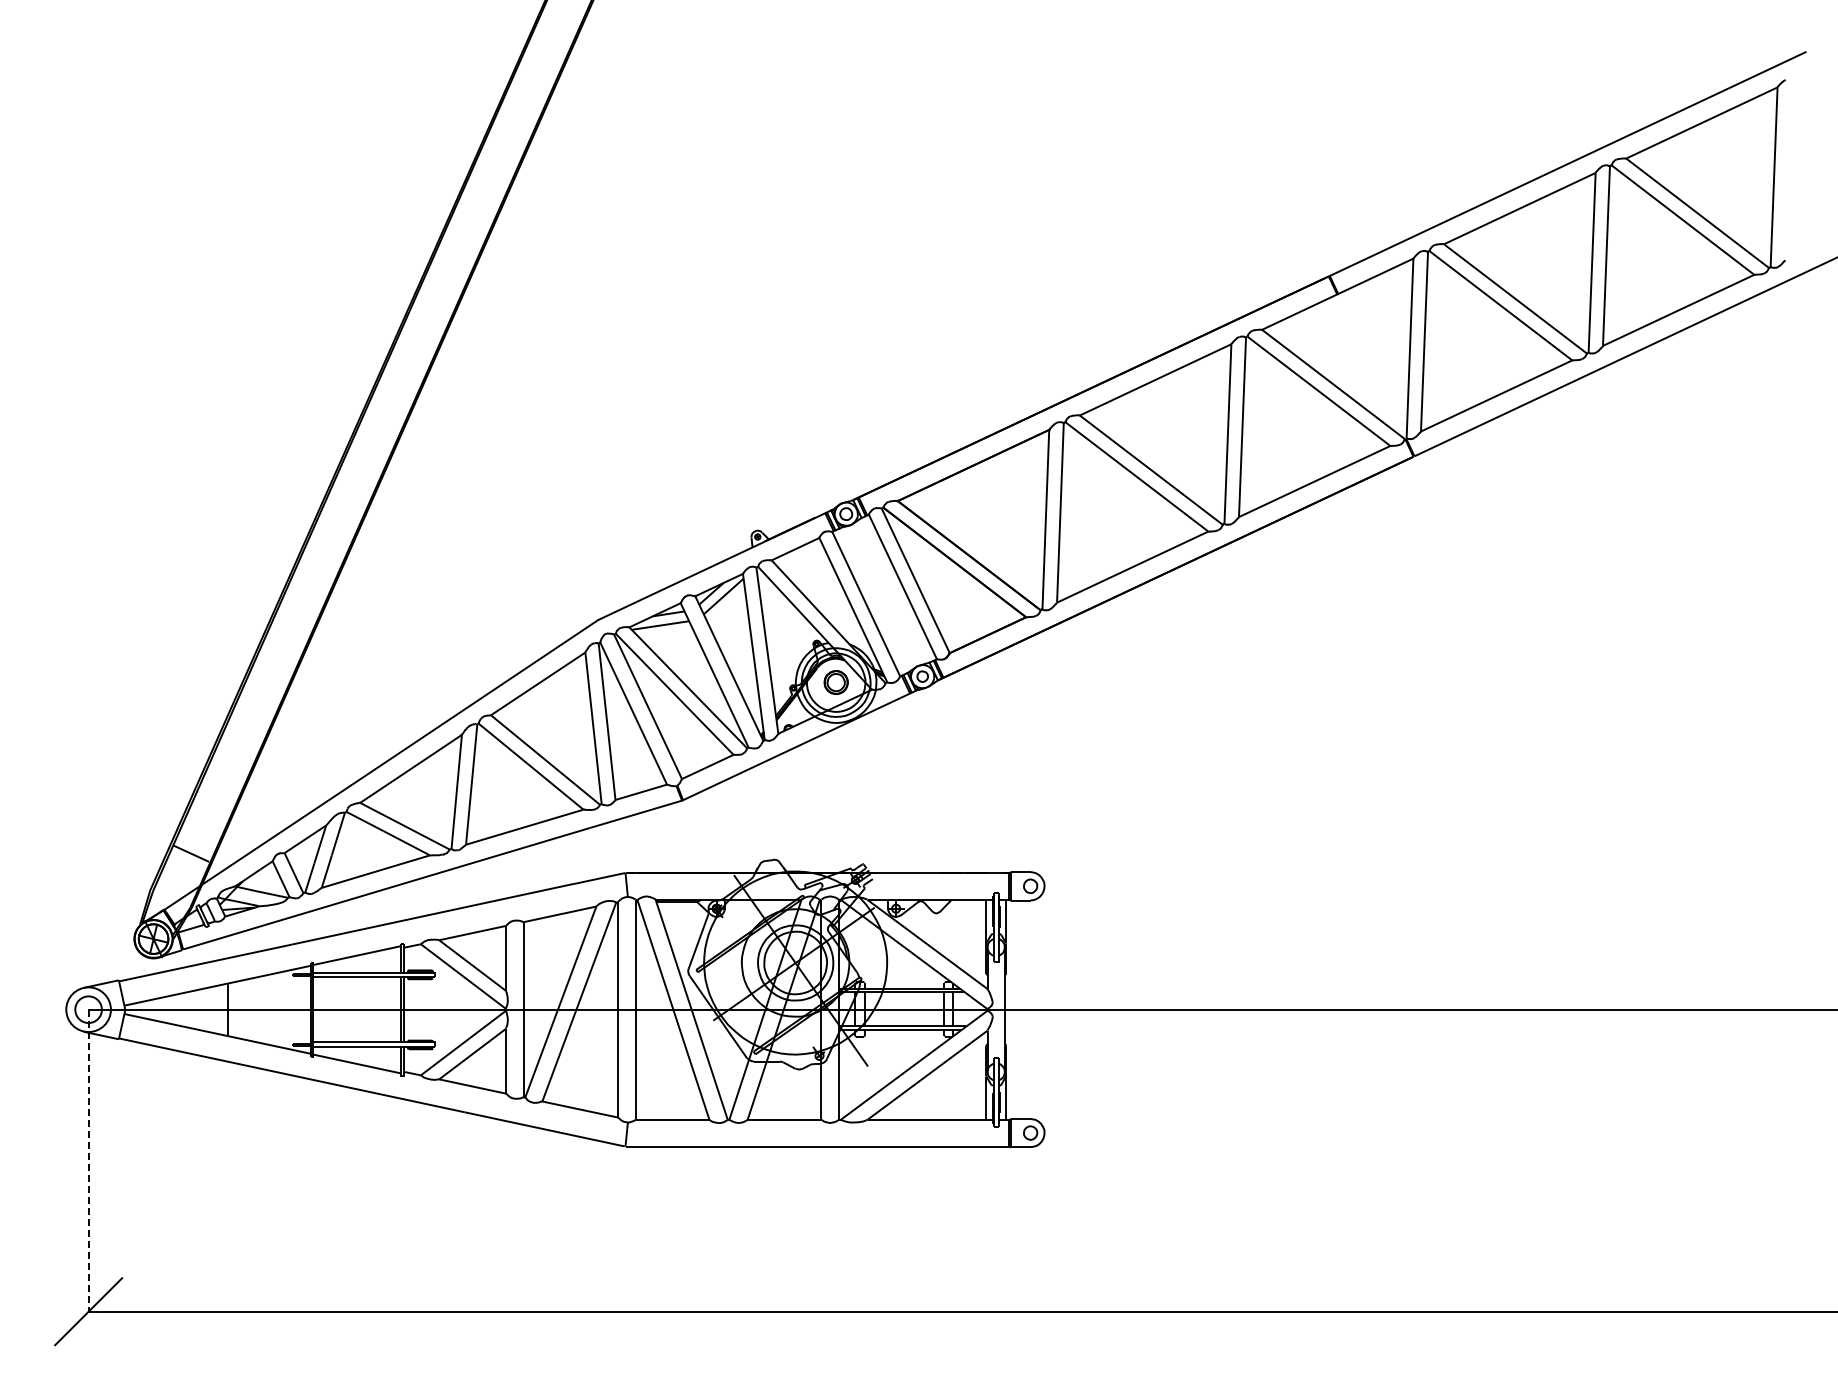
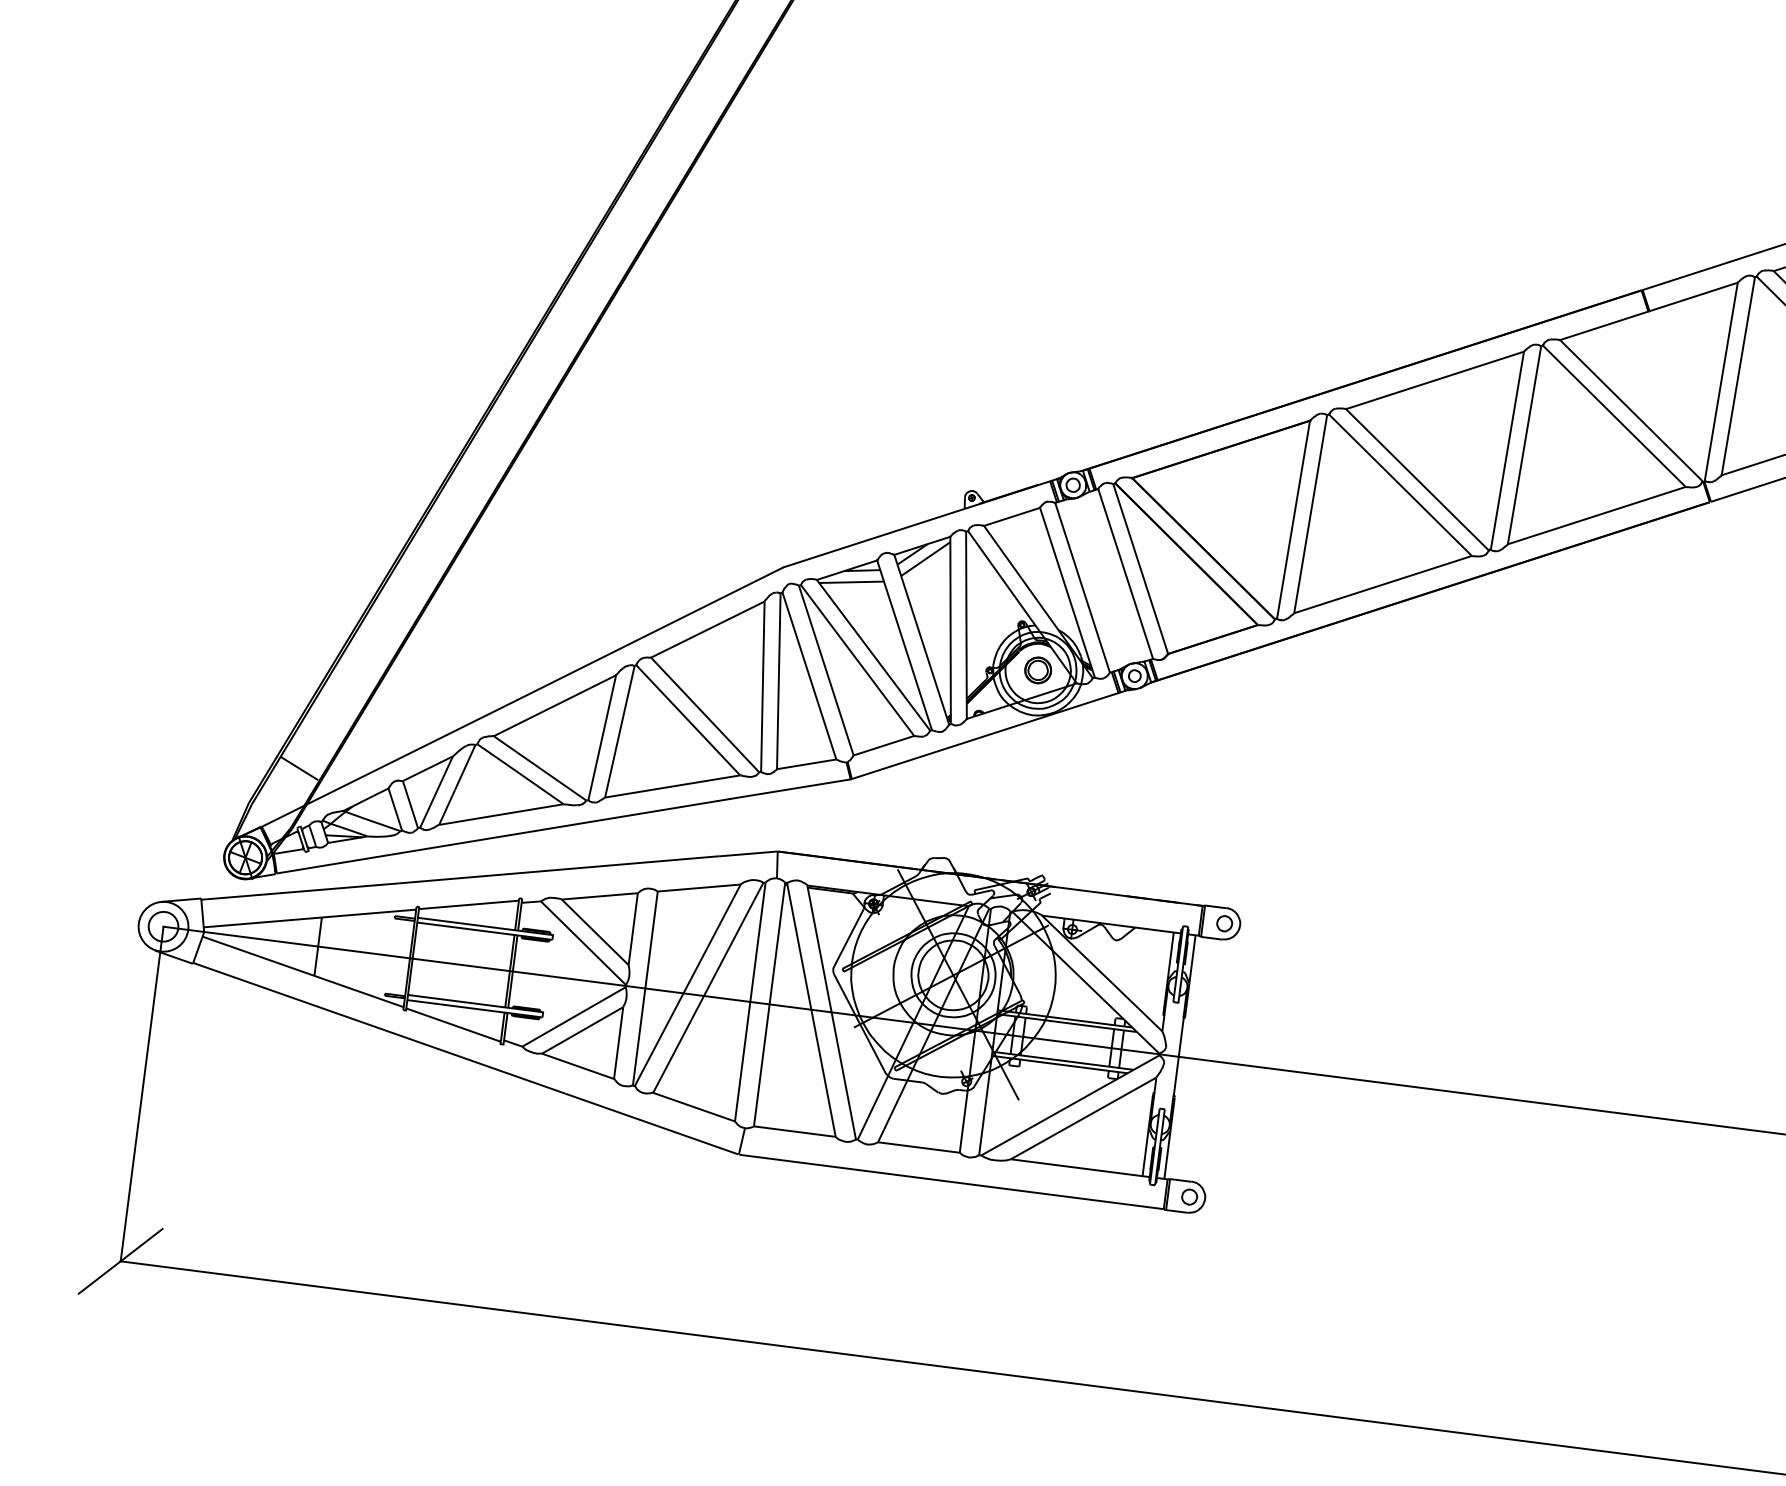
line: (88, 1161) -> (141, 1094), dashed -> solid

